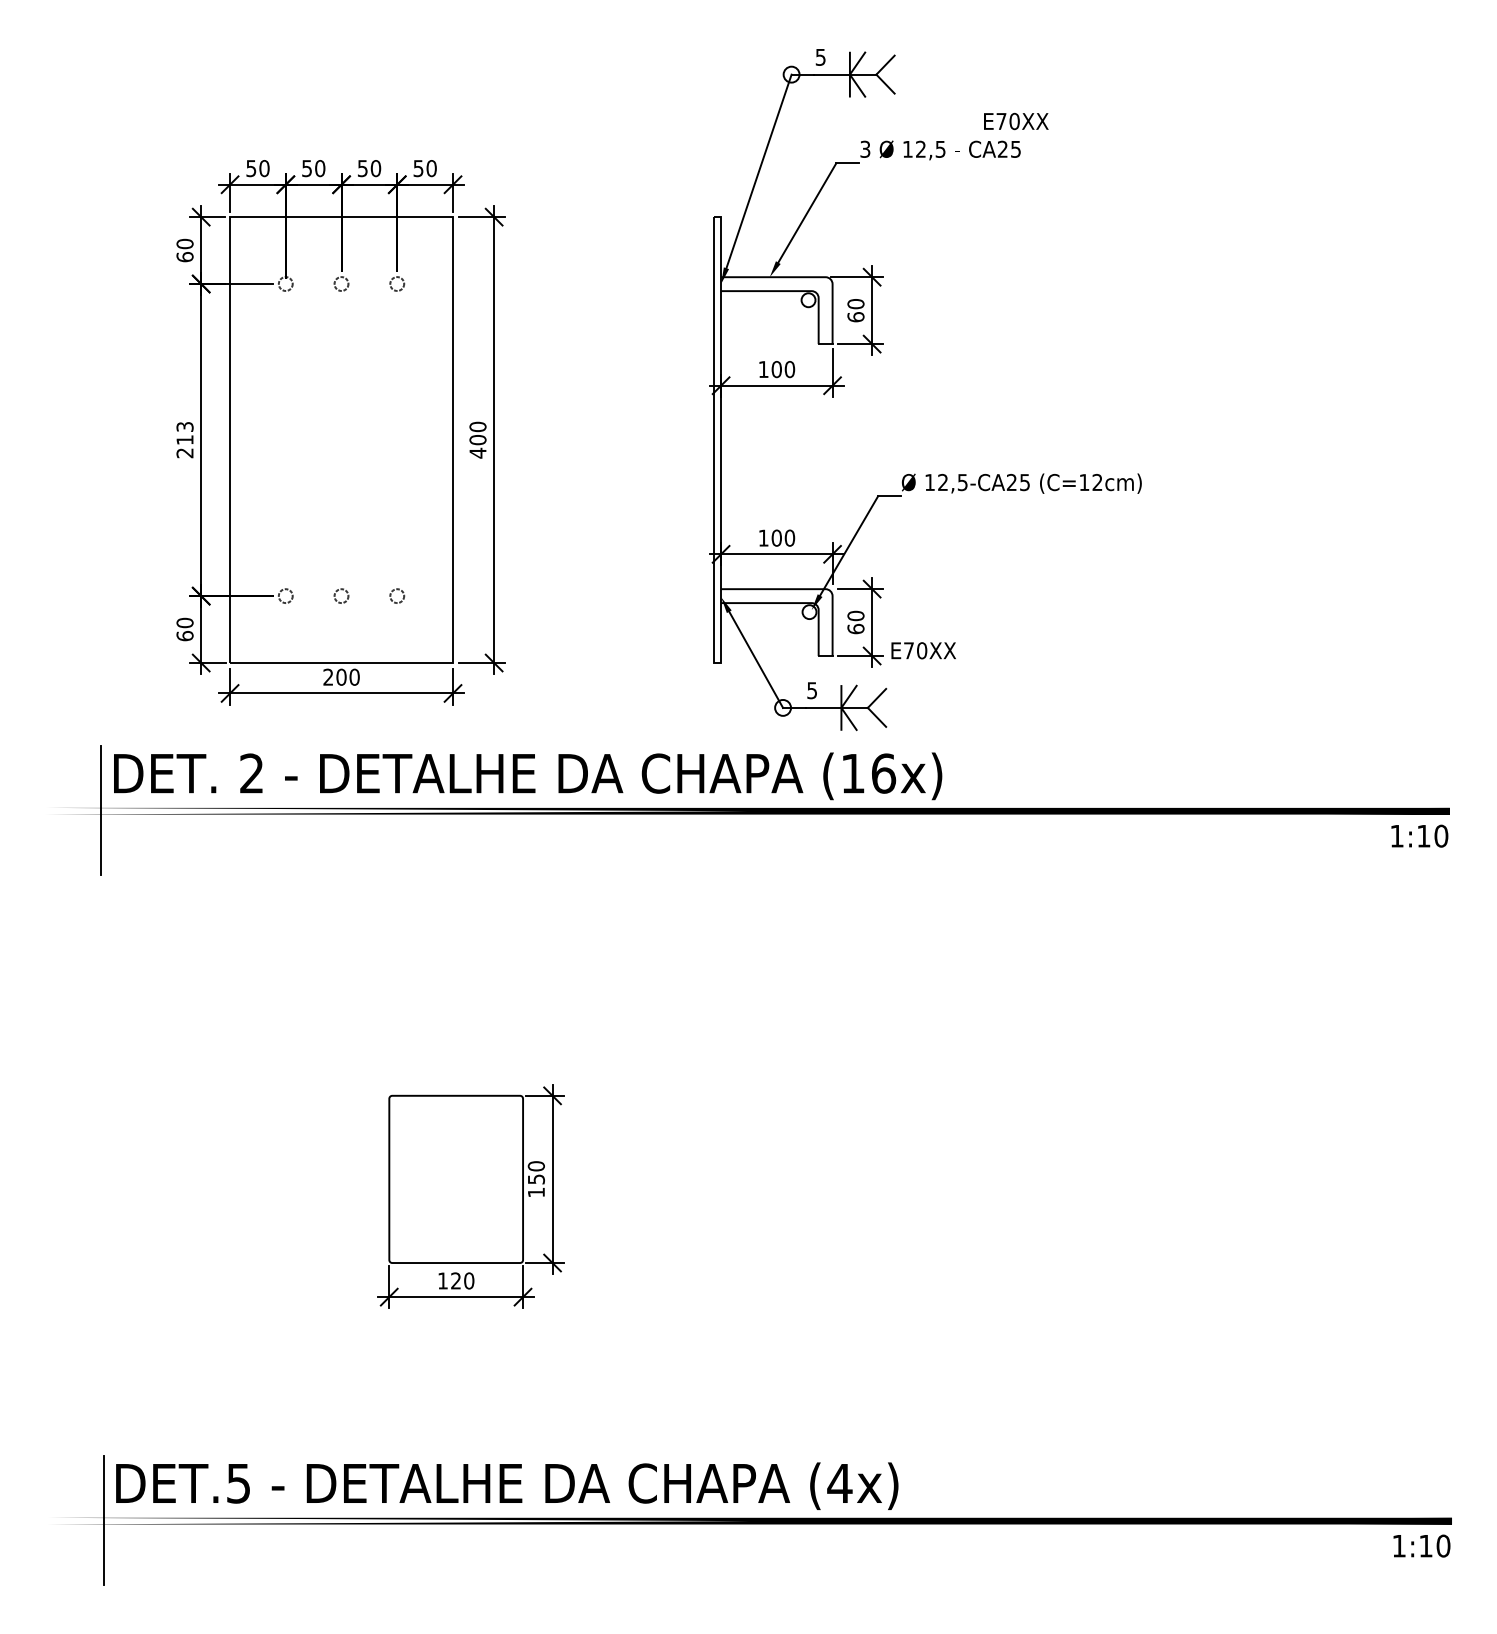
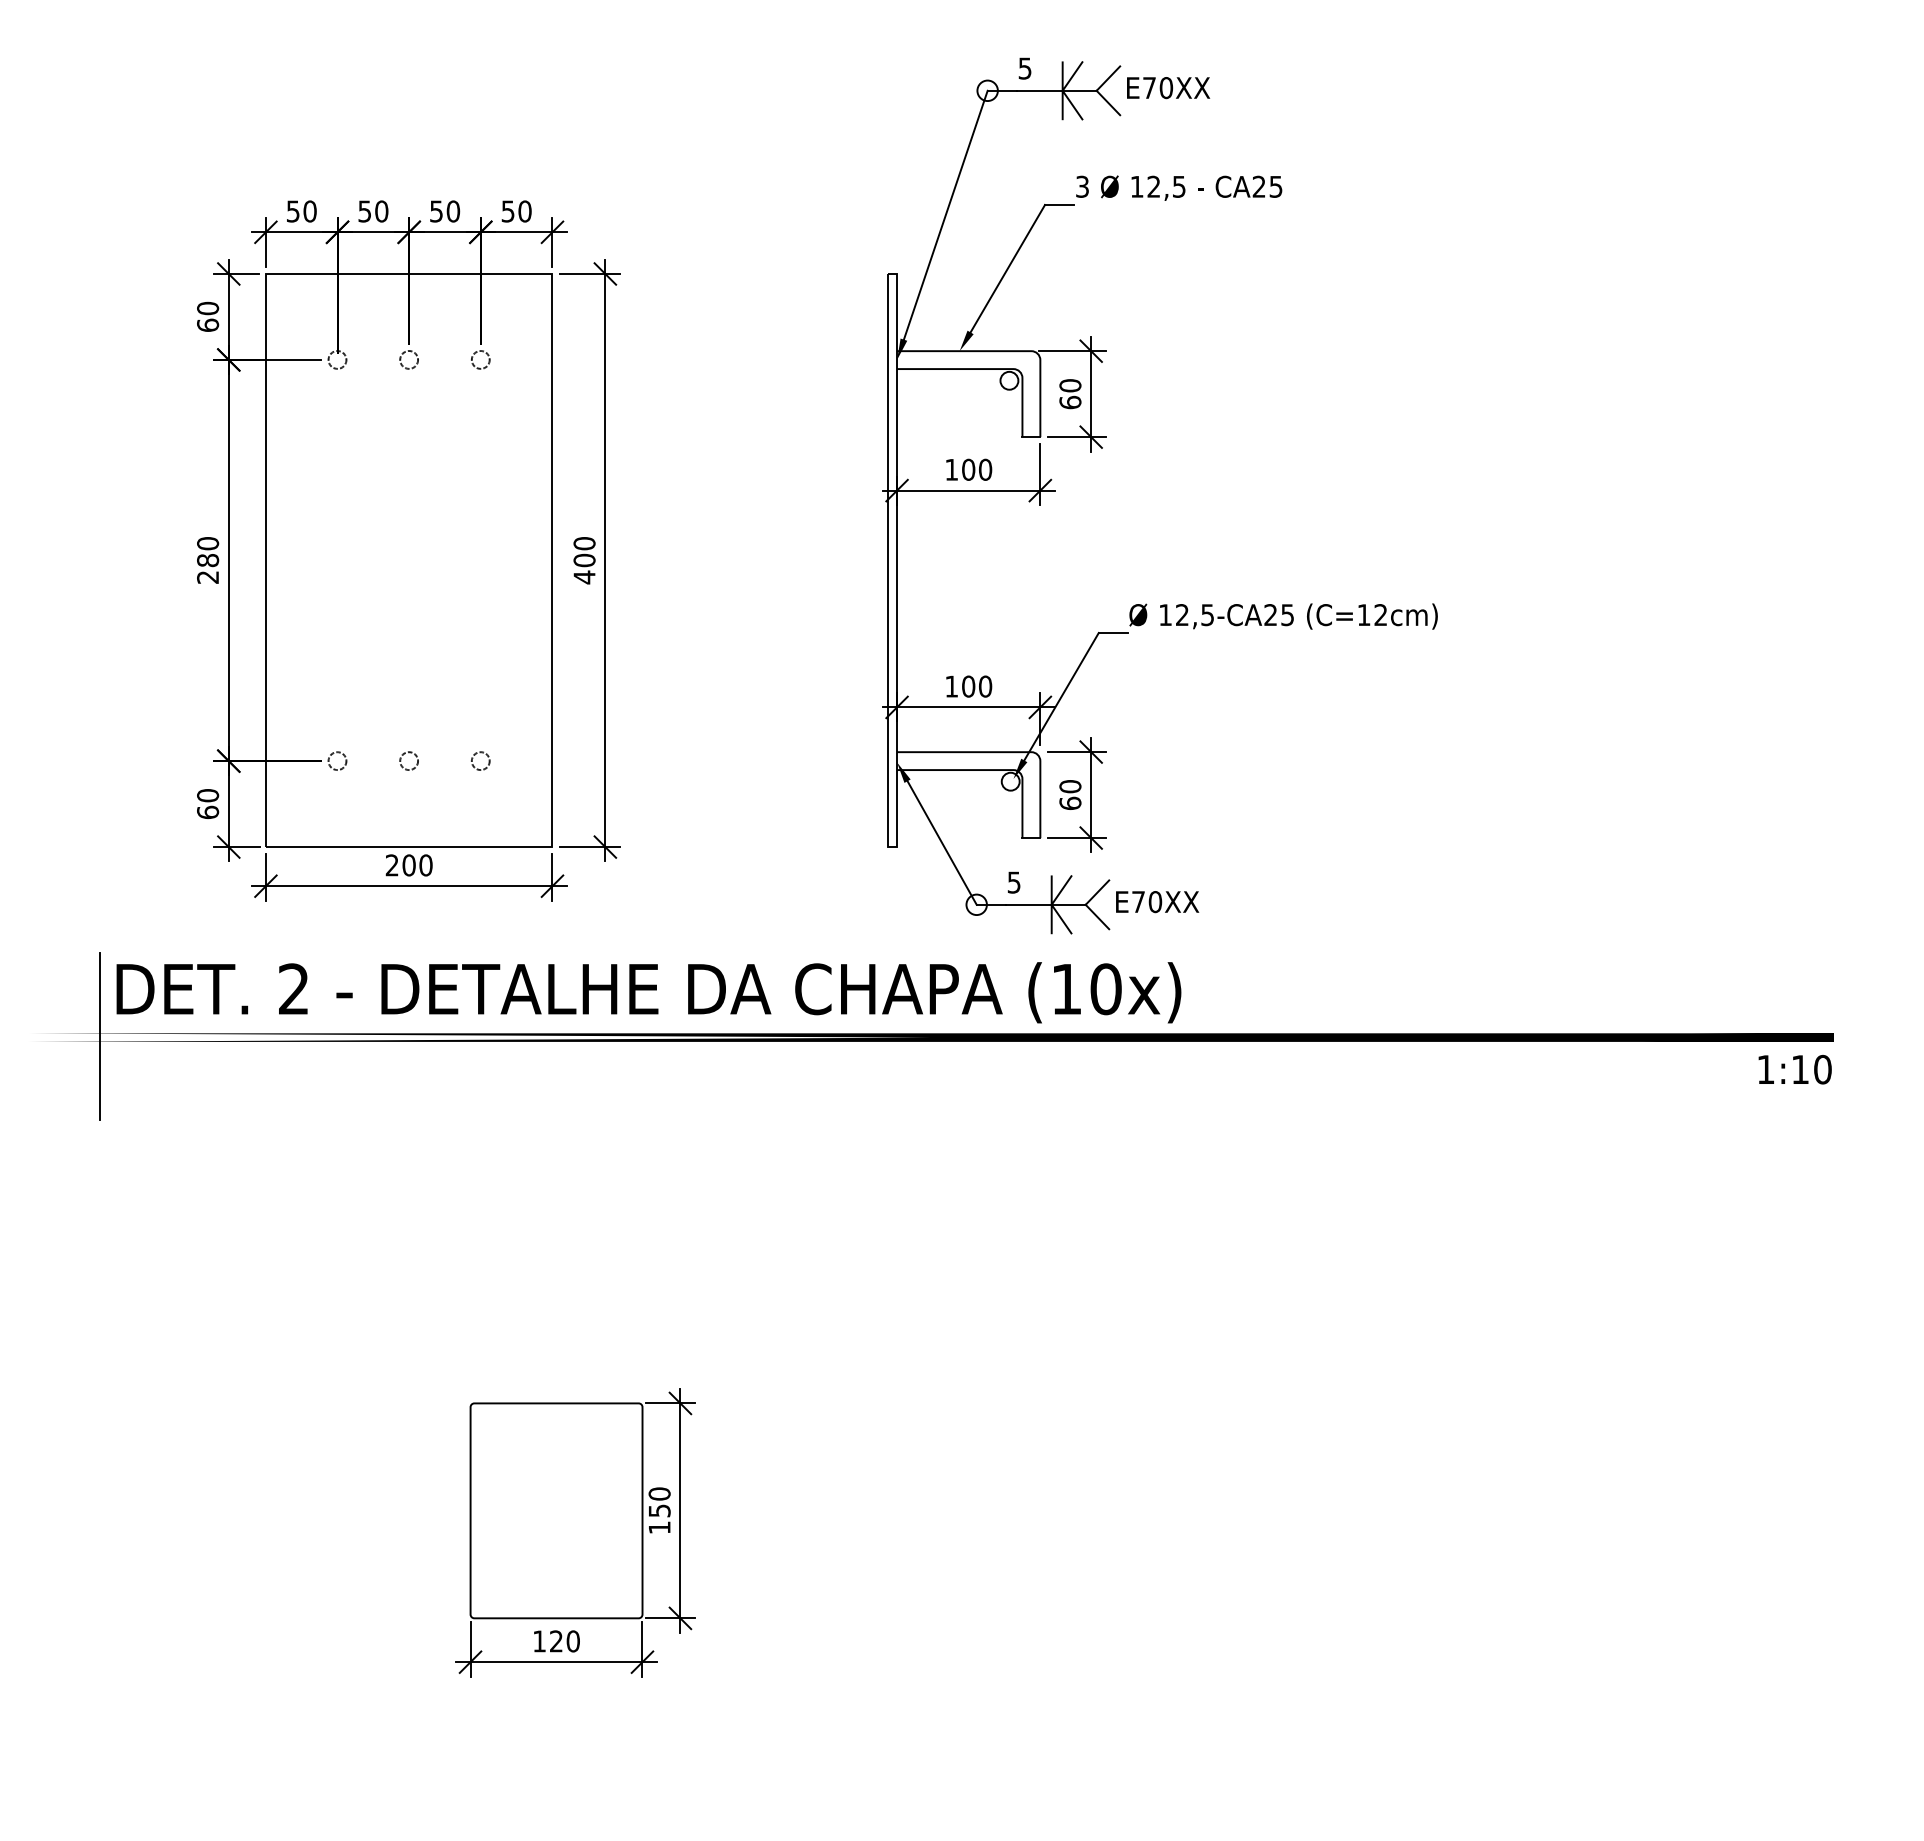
text: (1016, 121) -> (1168, 88), moved
text: (184, 433) -> (207, 552), 213 -> 280
text: (923, 650) -> (1157, 901), moved
text: (883, 773) -> (1105, 989), (16x) -> (10x)

